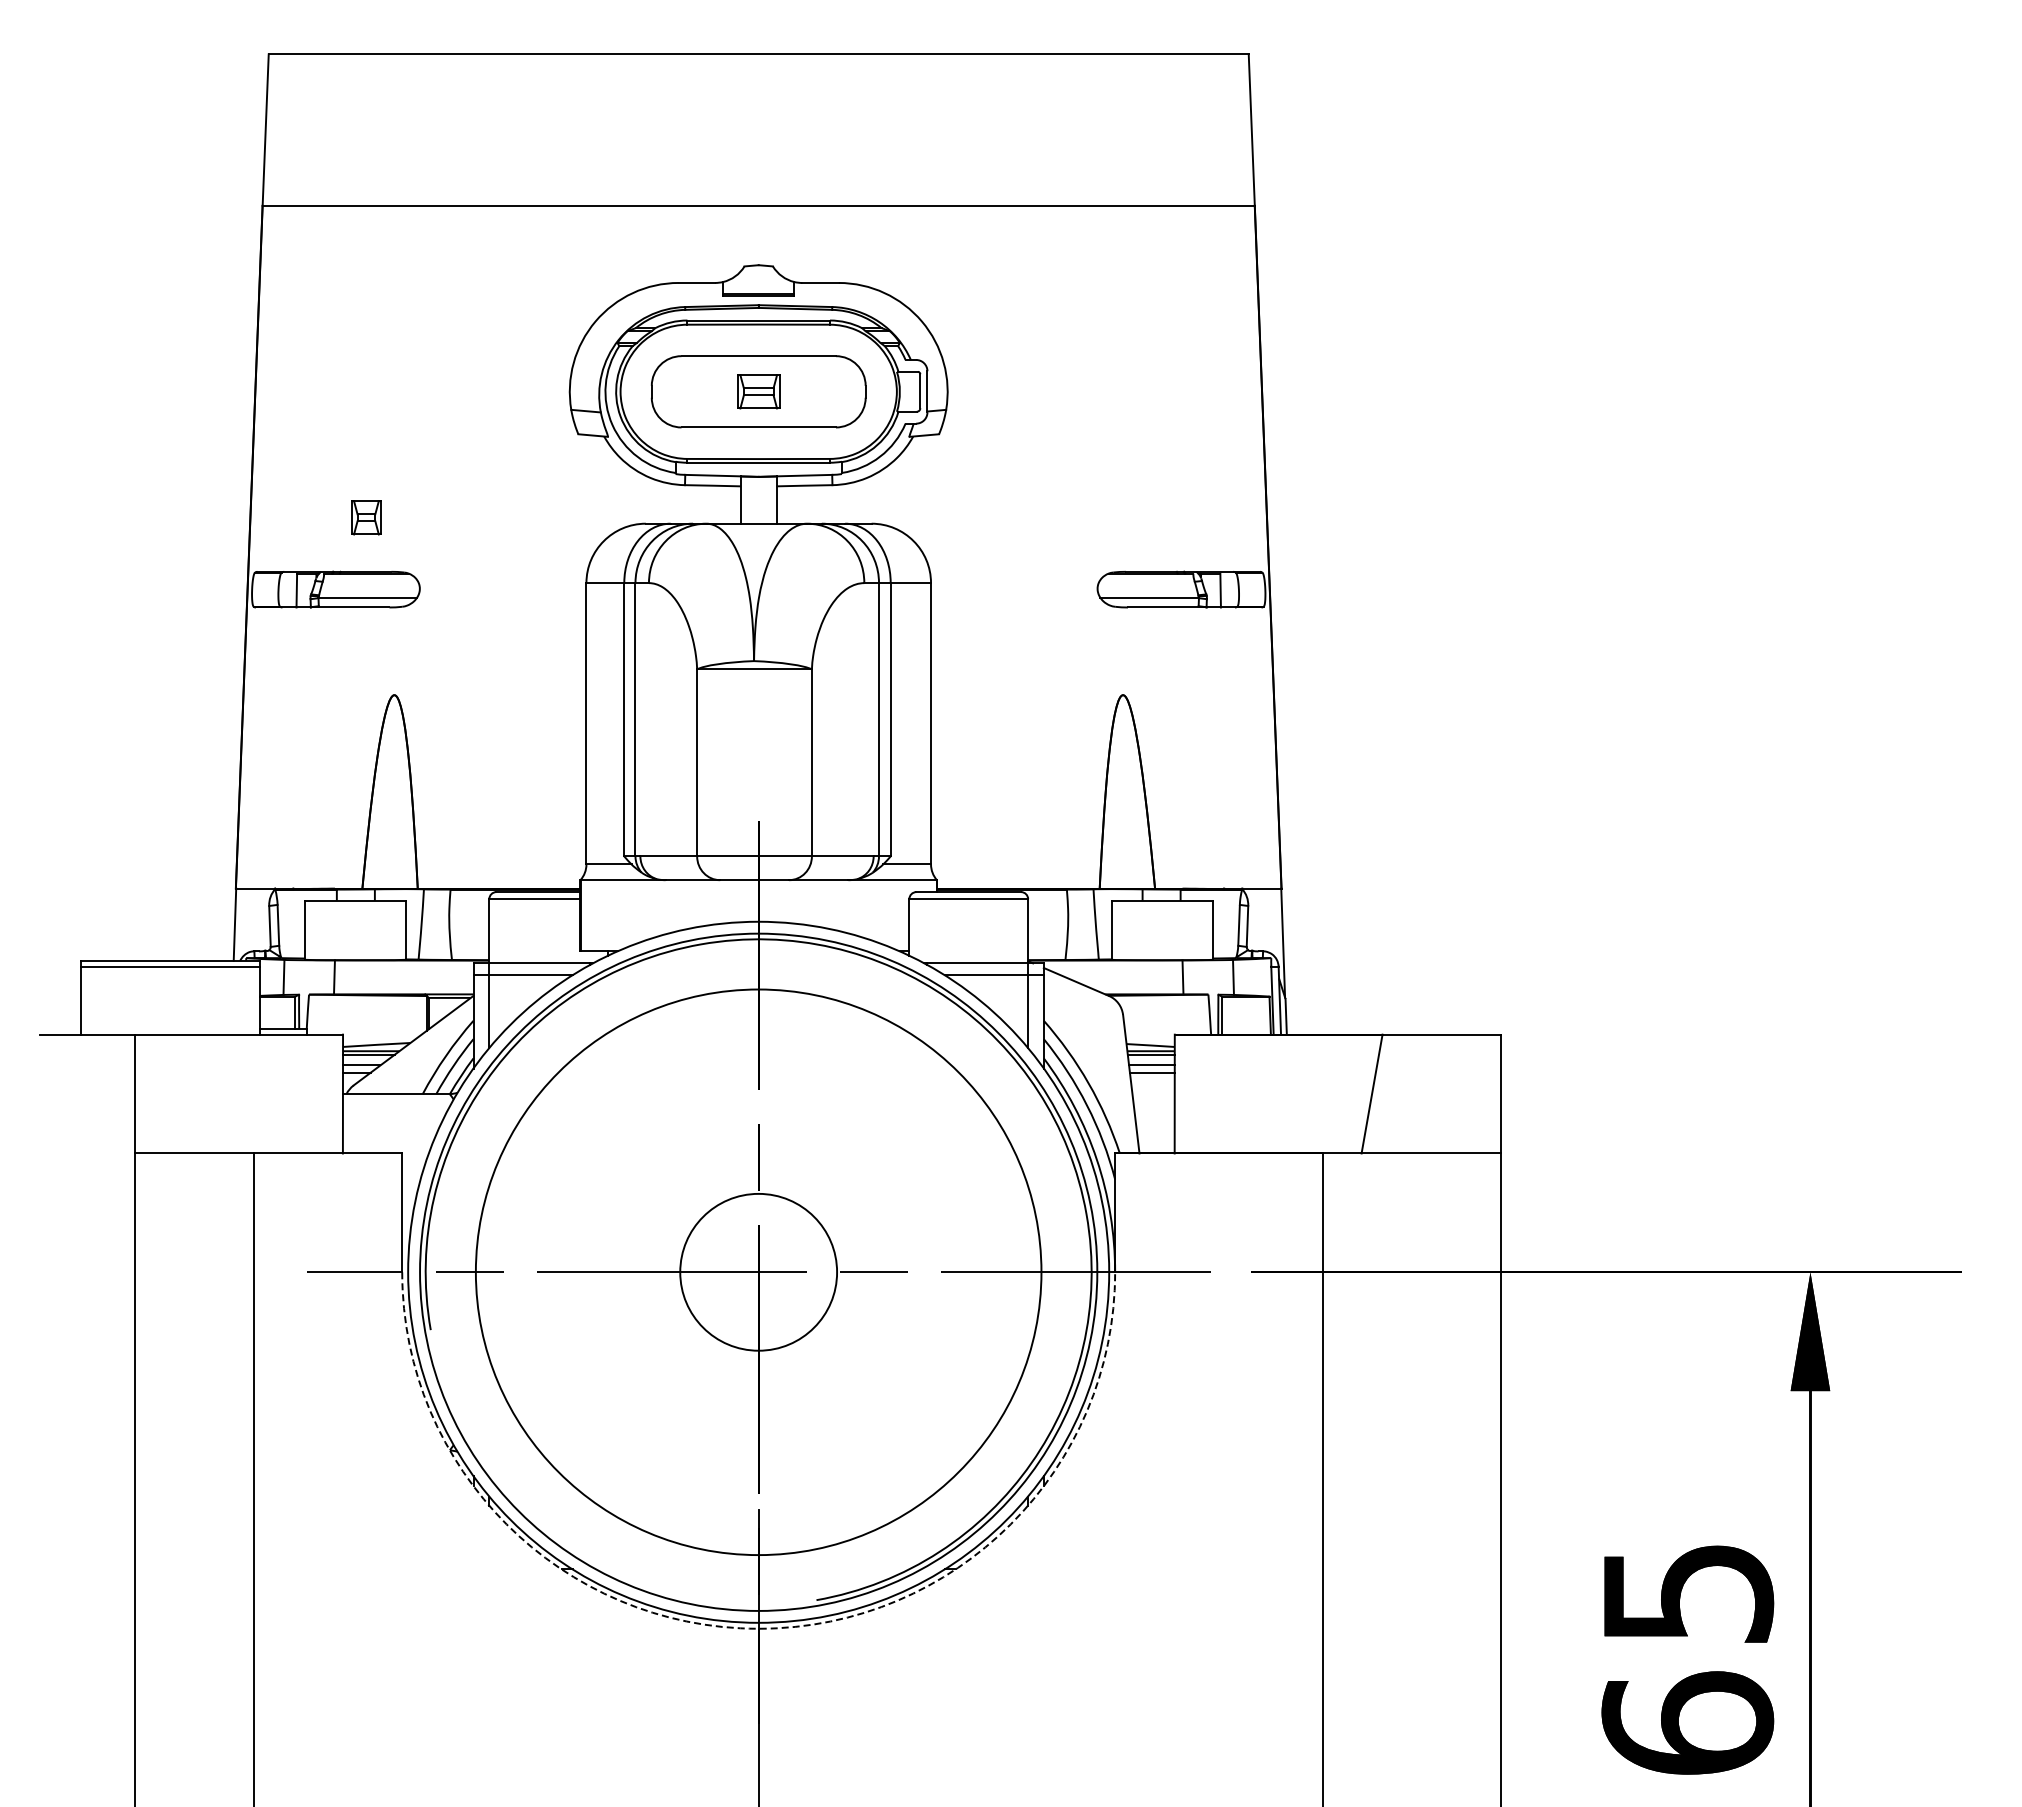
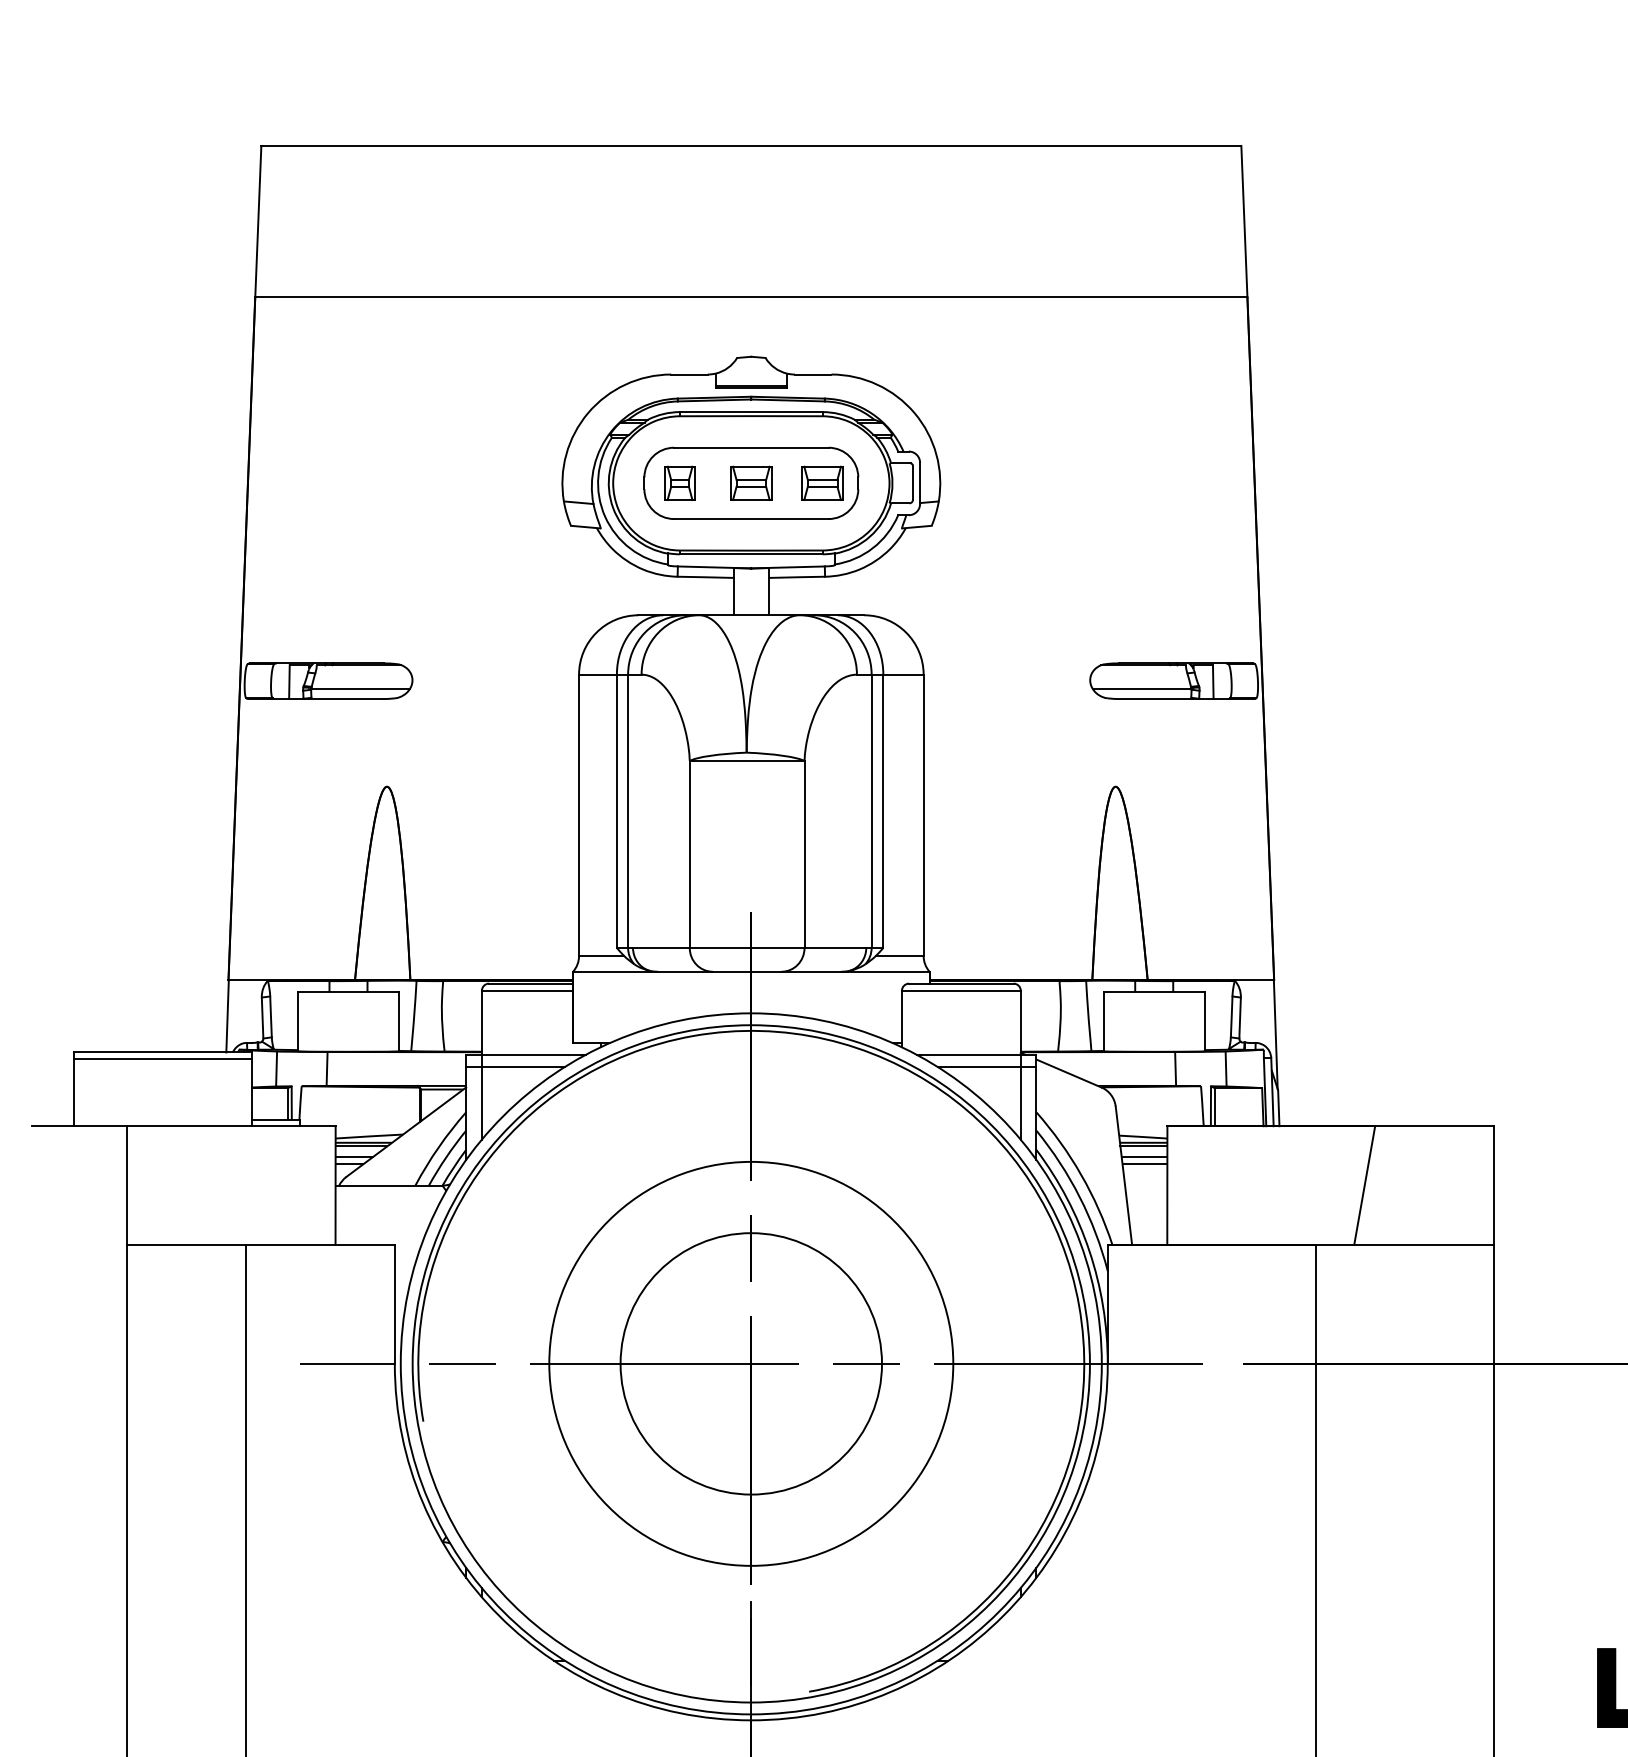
part: (829, 391) -> (822, 483), added
part: (366, 517) -> (680, 483), moved
circle: (758, 1272) -> (751, 1364), size x0.71
circle: (758, 1272) -> (751, 1364), size x1.67
arc: (758, 1628) -> (751, 1720), dashed -> solid

